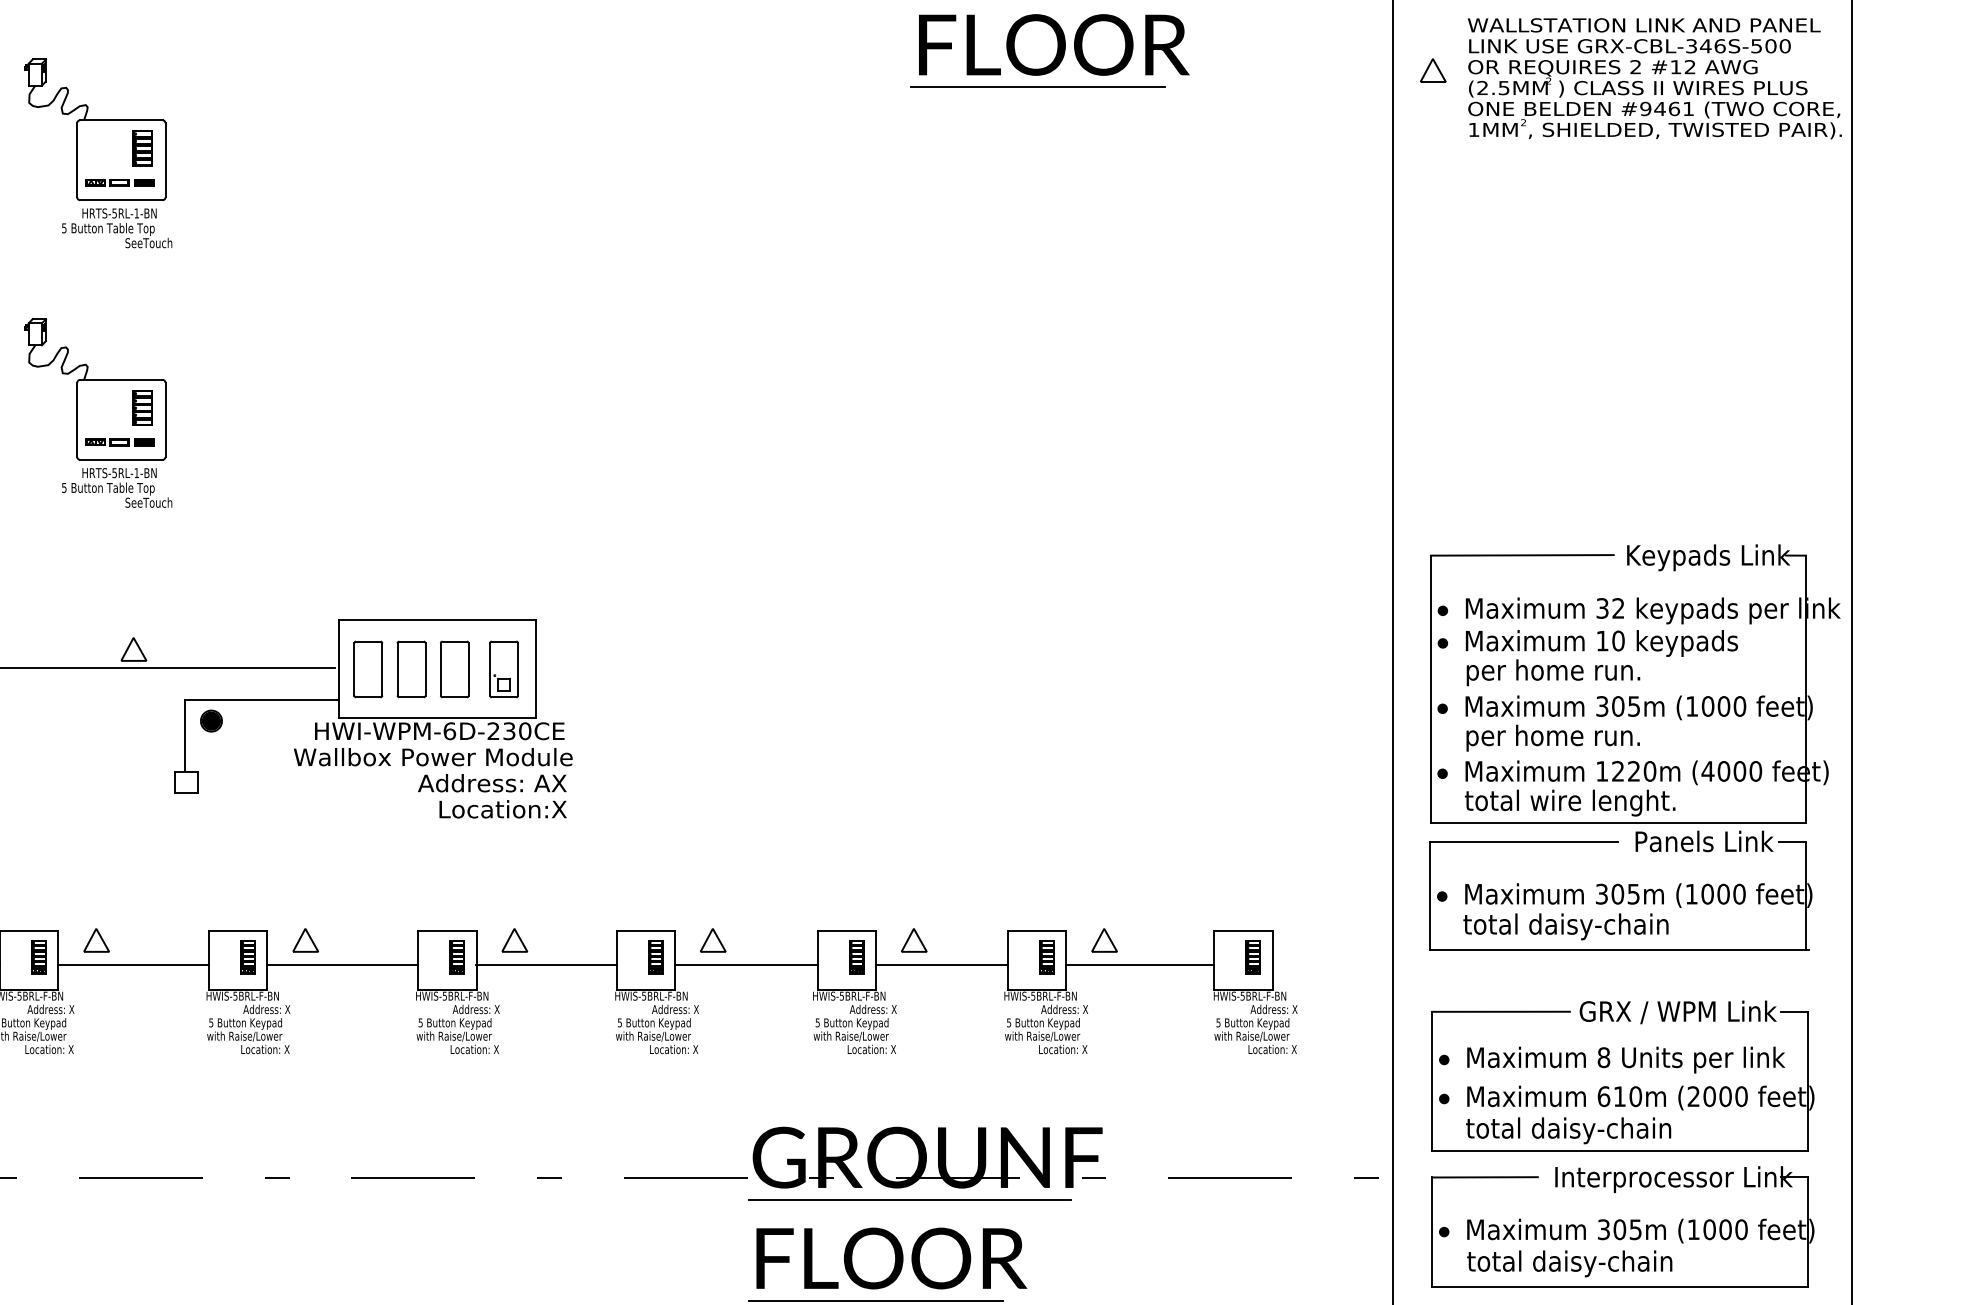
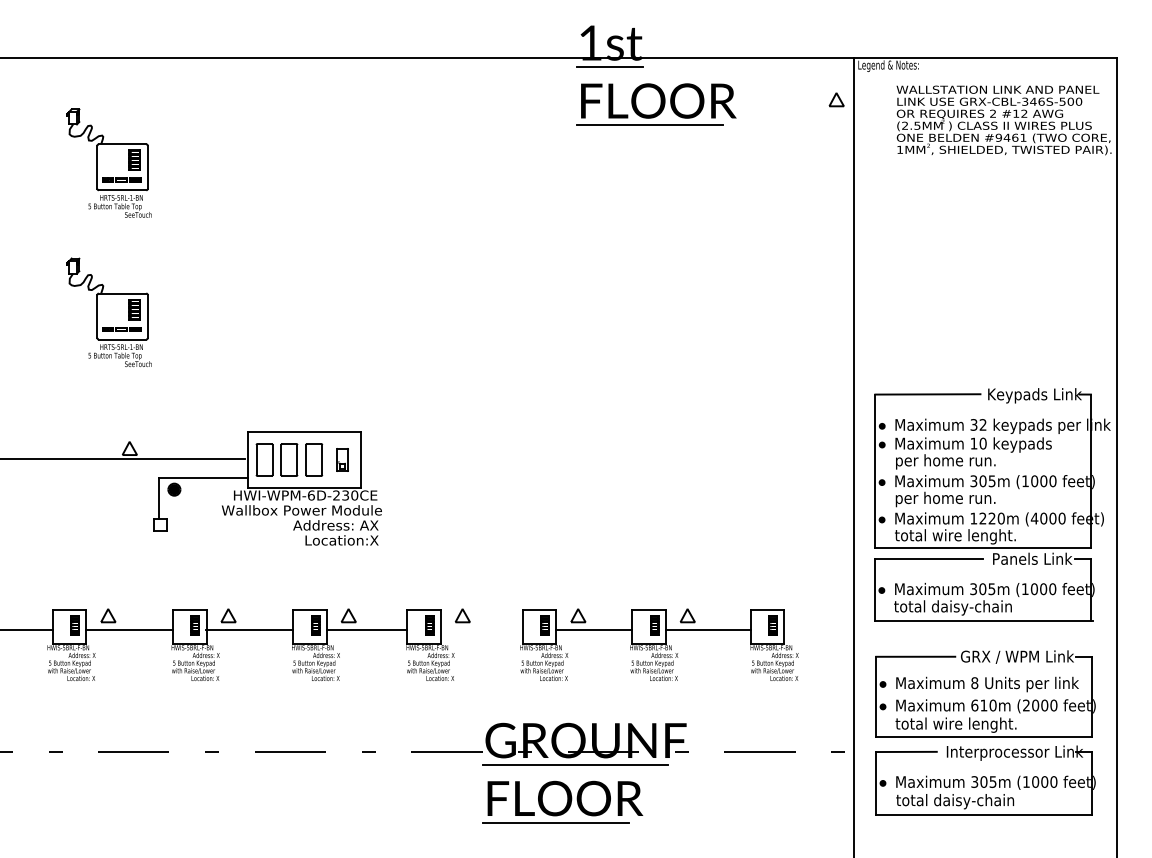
part: (1432, 70) -> (836, 99), moved
part: (503, 668) -> (342, 459), size x0.7
line: (745, 964) -> (481, 629), removed
text: (1603, 1129) -> (974, 724), total daisy-chain -> total wire lenght.

